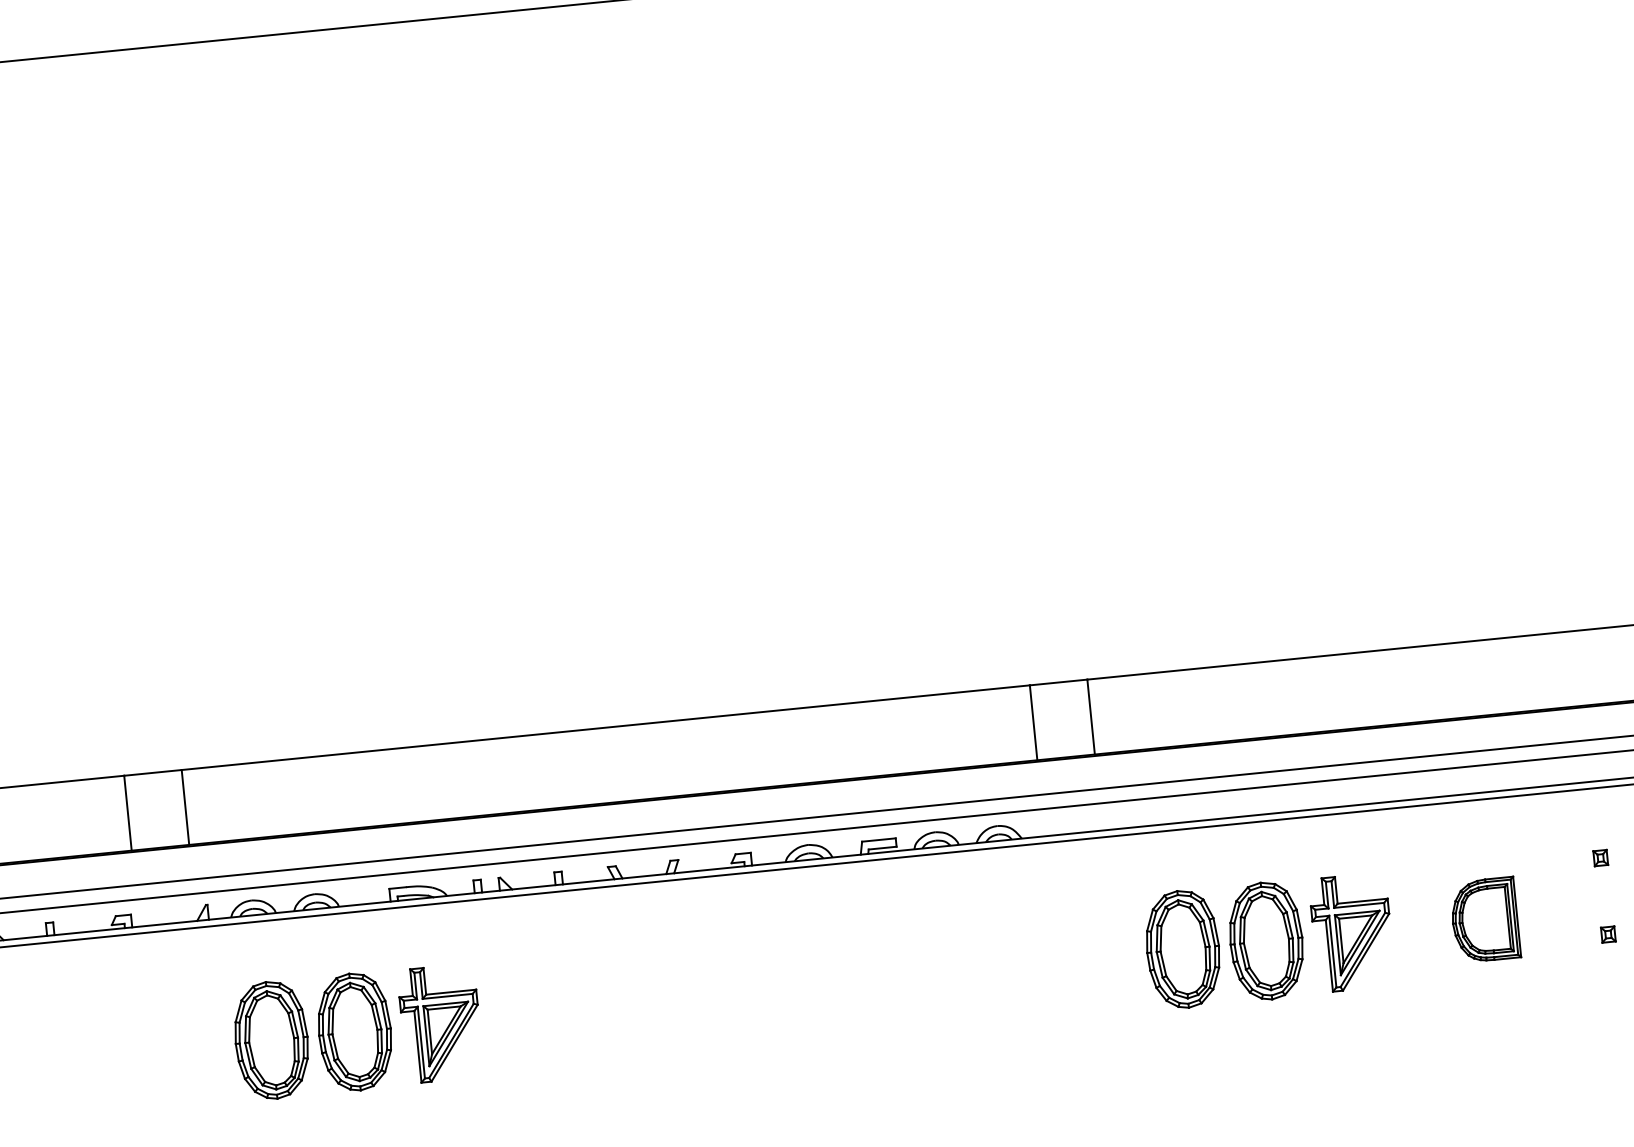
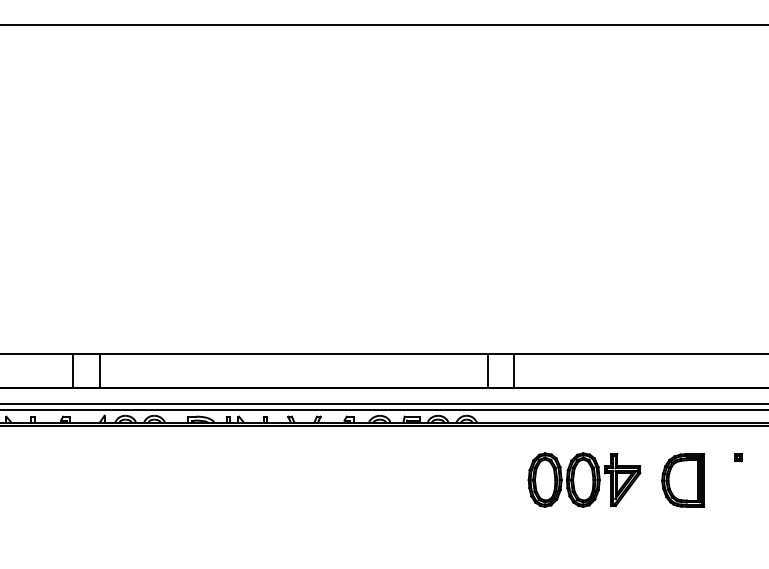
part: (1485, 920) -> (683, 480), size x1.43
part: (1608, 934) -> (738, 492), removed
part: (357, 1030) -> (167, 479), removed

